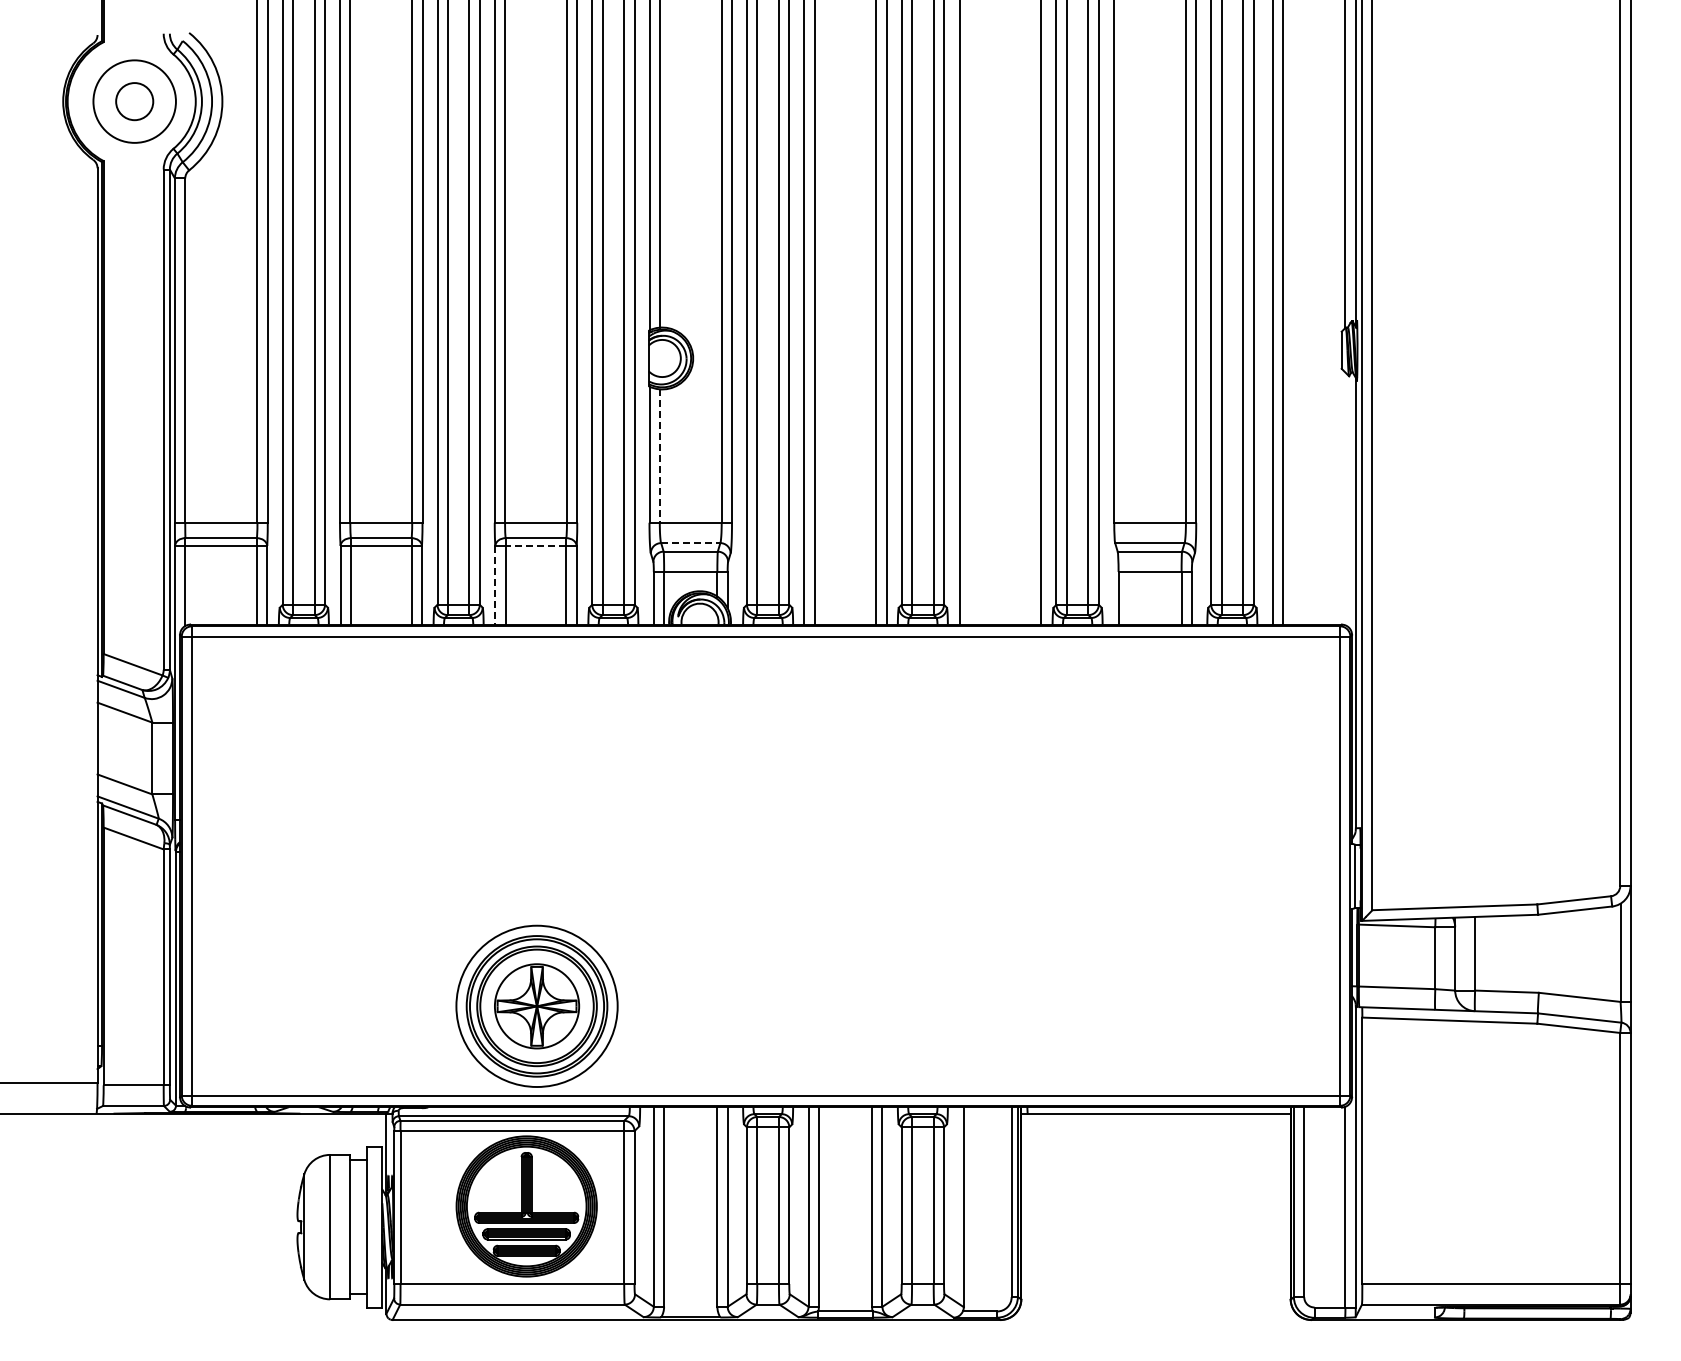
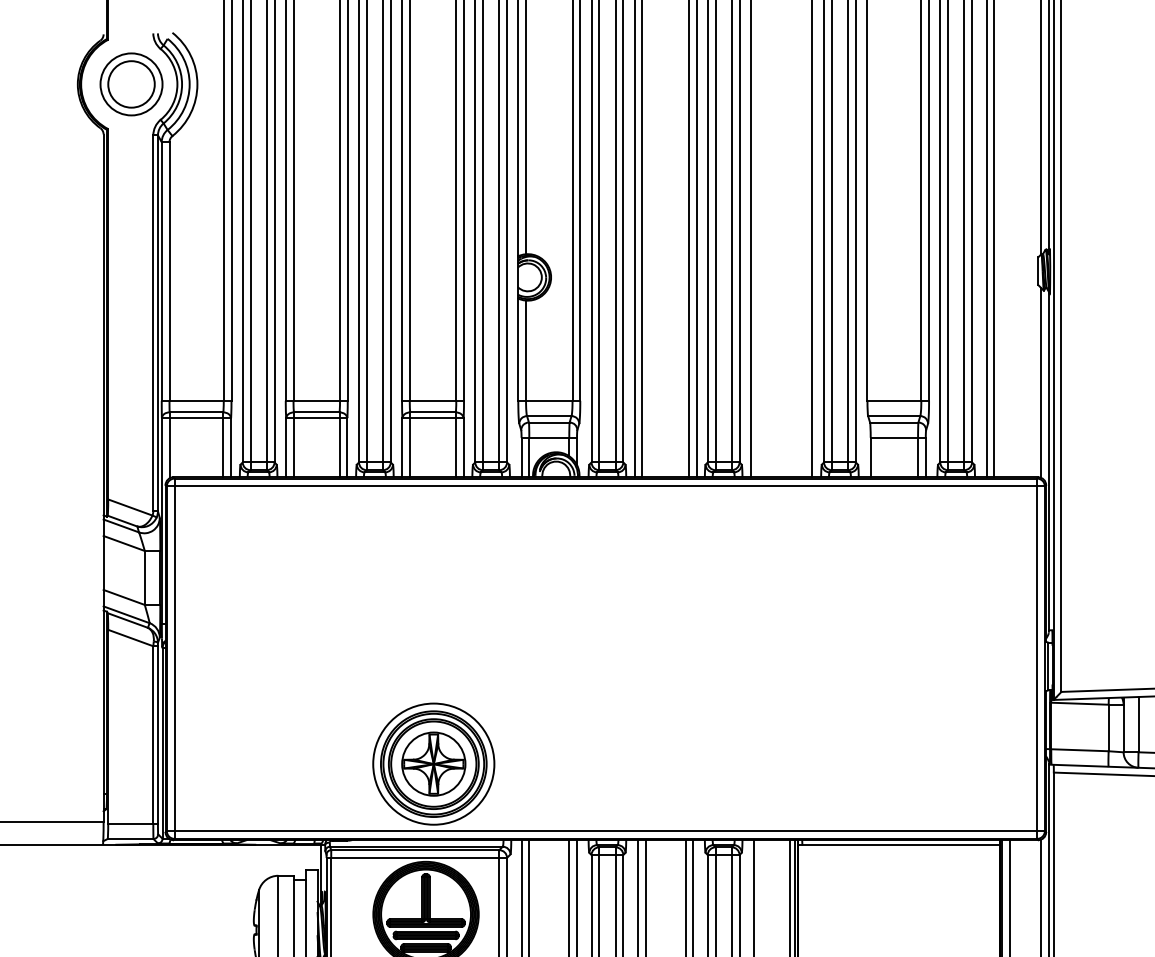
circle: (134, 101) -> (131, 84), size x1.67
line: (659, 456) -> (525, 351), dashed -> solid
line: (1345, 498) -> (1041, 382), added
line: (690, 543) -> (549, 416), dashed -> solid
line: (535, 545) -> (432, 417), dashed -> solid
line: (495, 585) -> (402, 447), dashed -> solid

